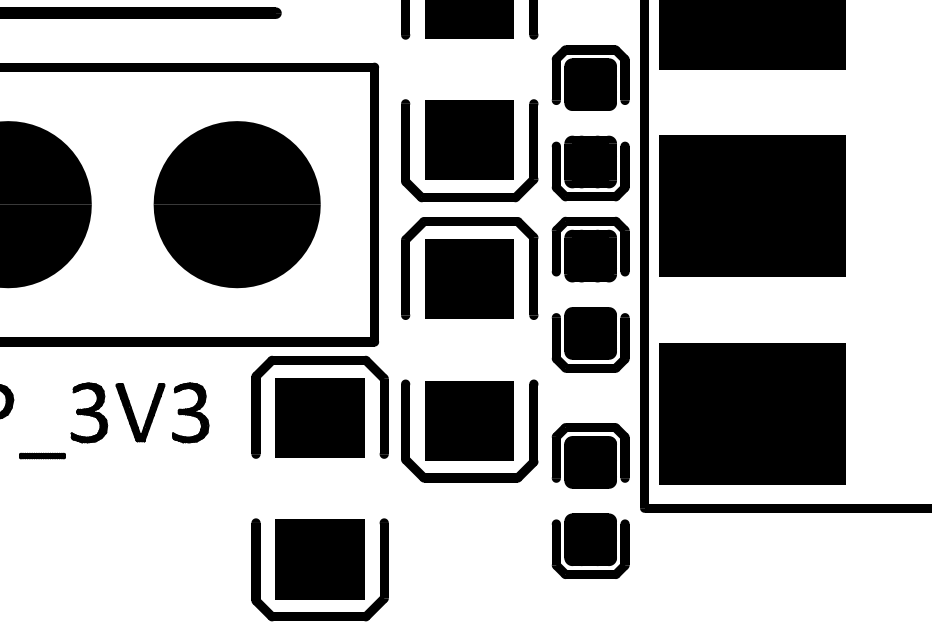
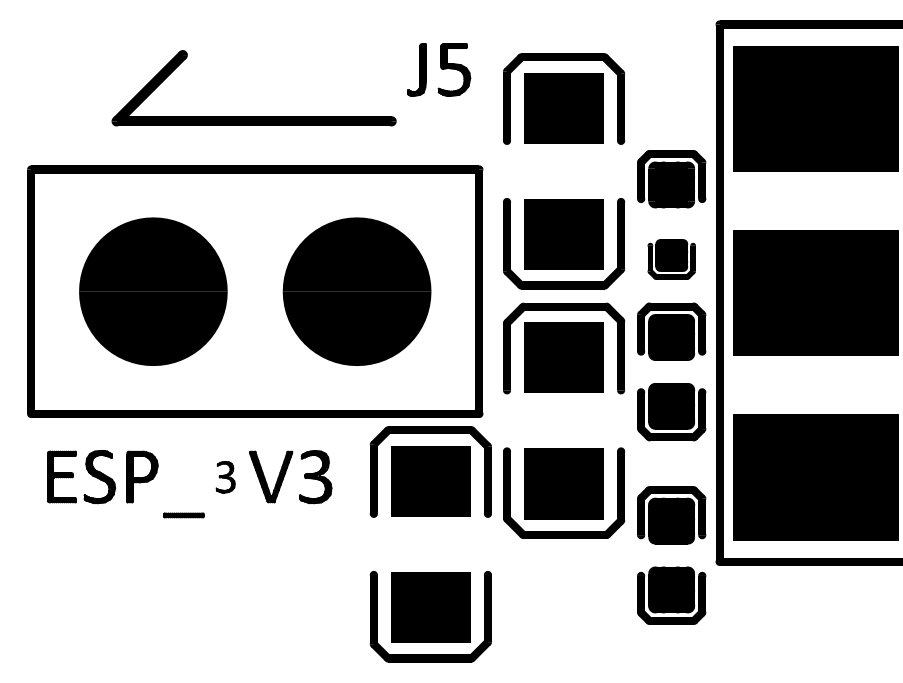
part: (590, 168) -> (671, 259), size x0.7
part: (89, 413) -> (225, 477), size x0.6

